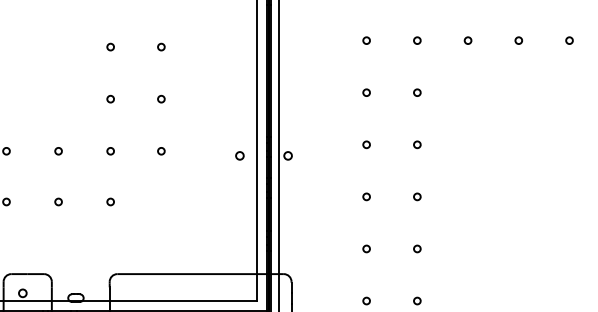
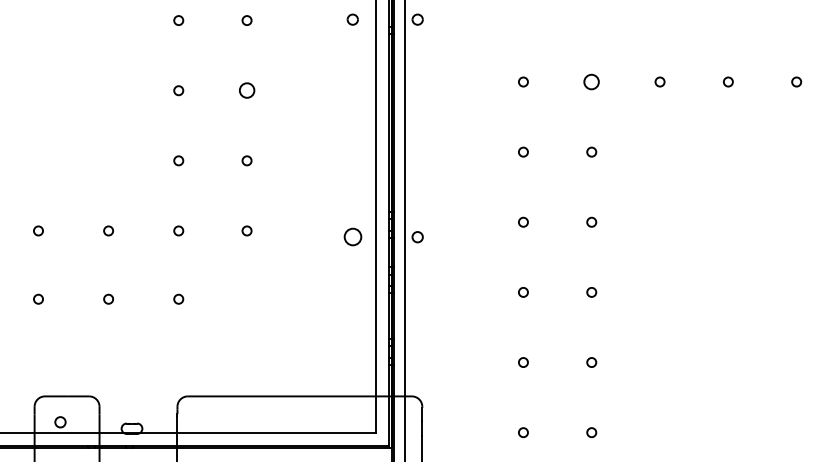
circle: (417, 40) -> (591, 81), size x1.6
circle: (160, 46) -> (246, 90), size x1.6
circle: (239, 156) -> (352, 237), size x1.6

